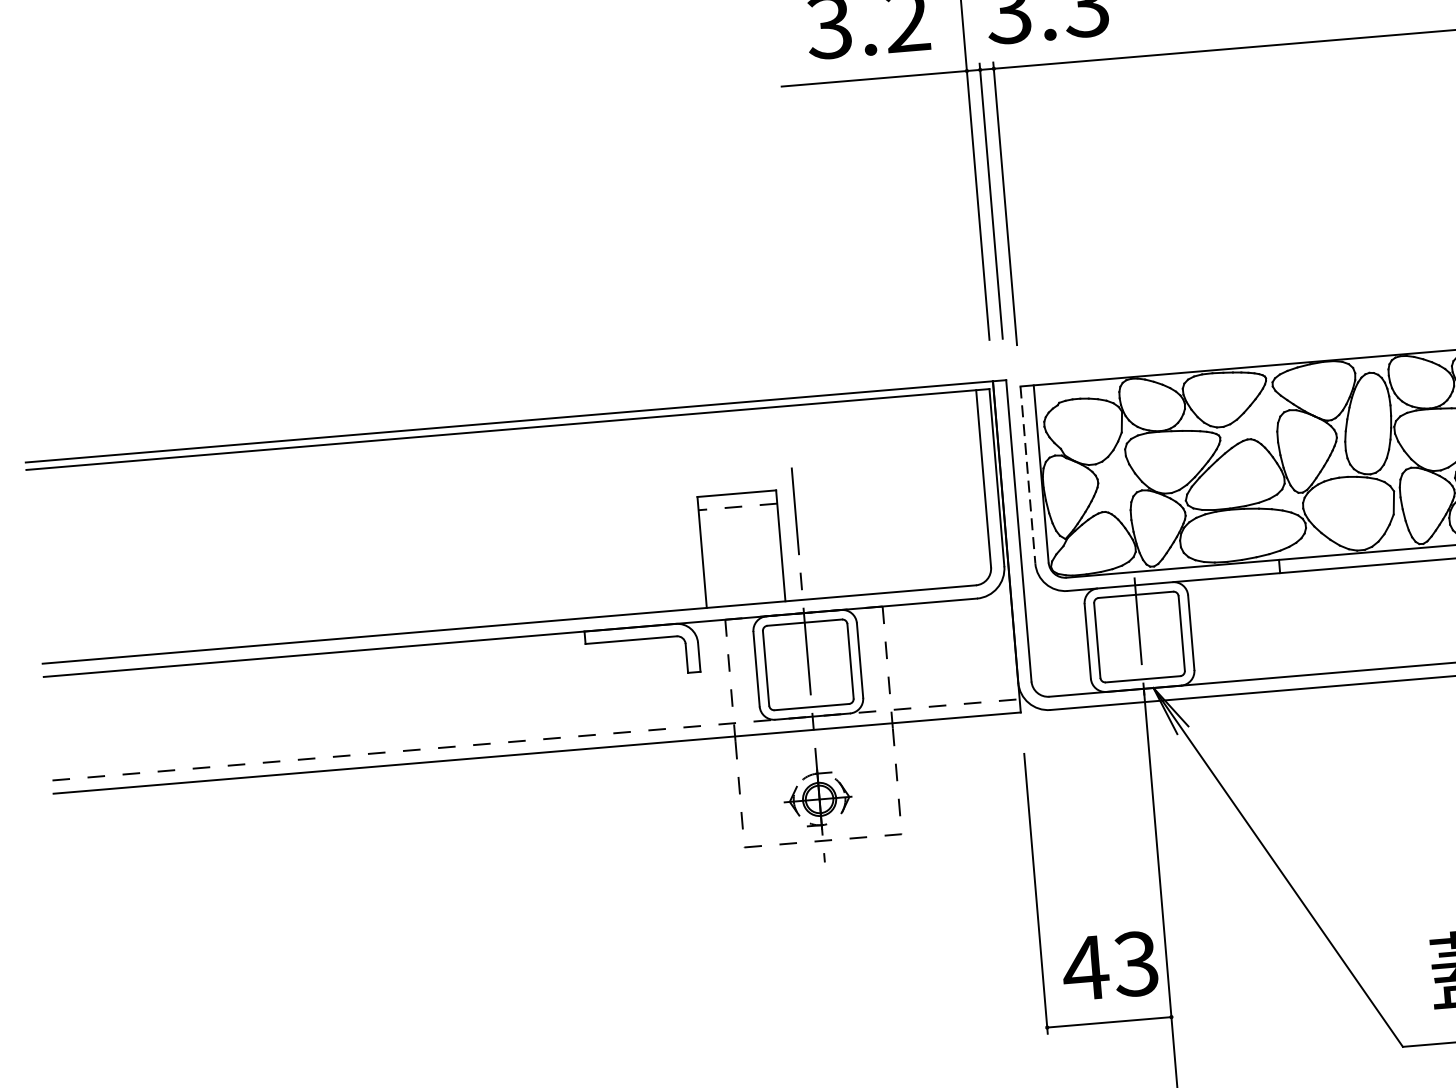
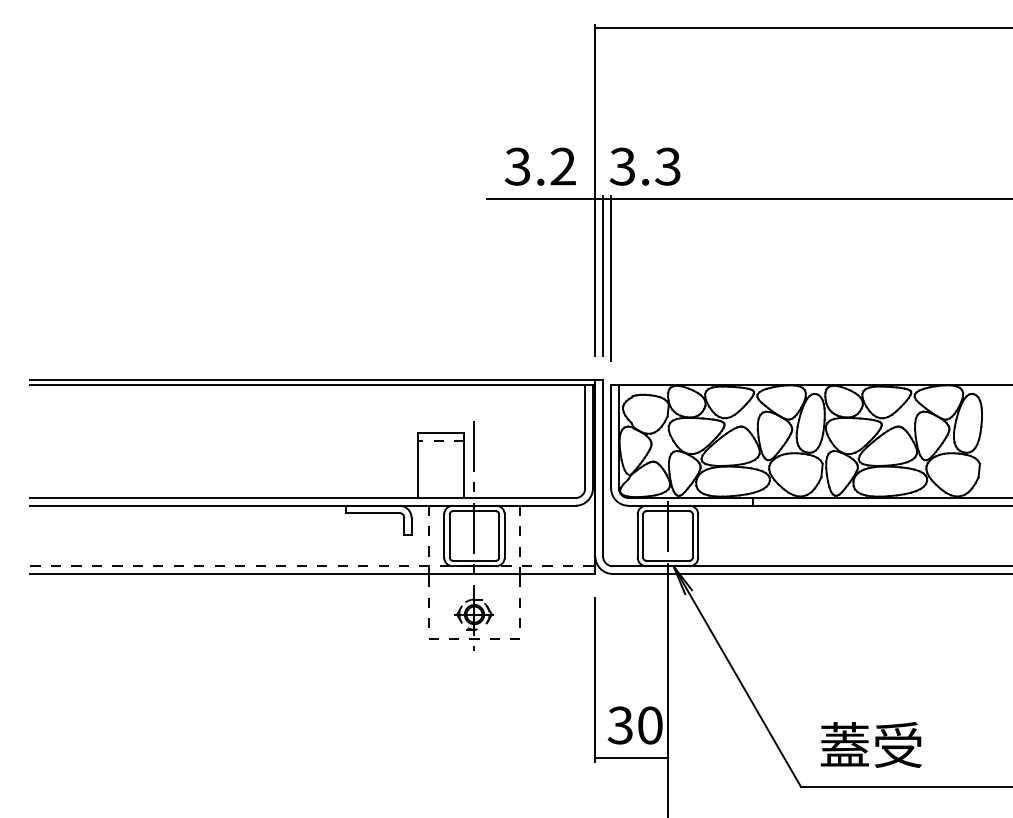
line: (1028, 474) -> (611, 436), dashed -> solid
text: (1109, 966) -> (634, 725), 43 -> 30

